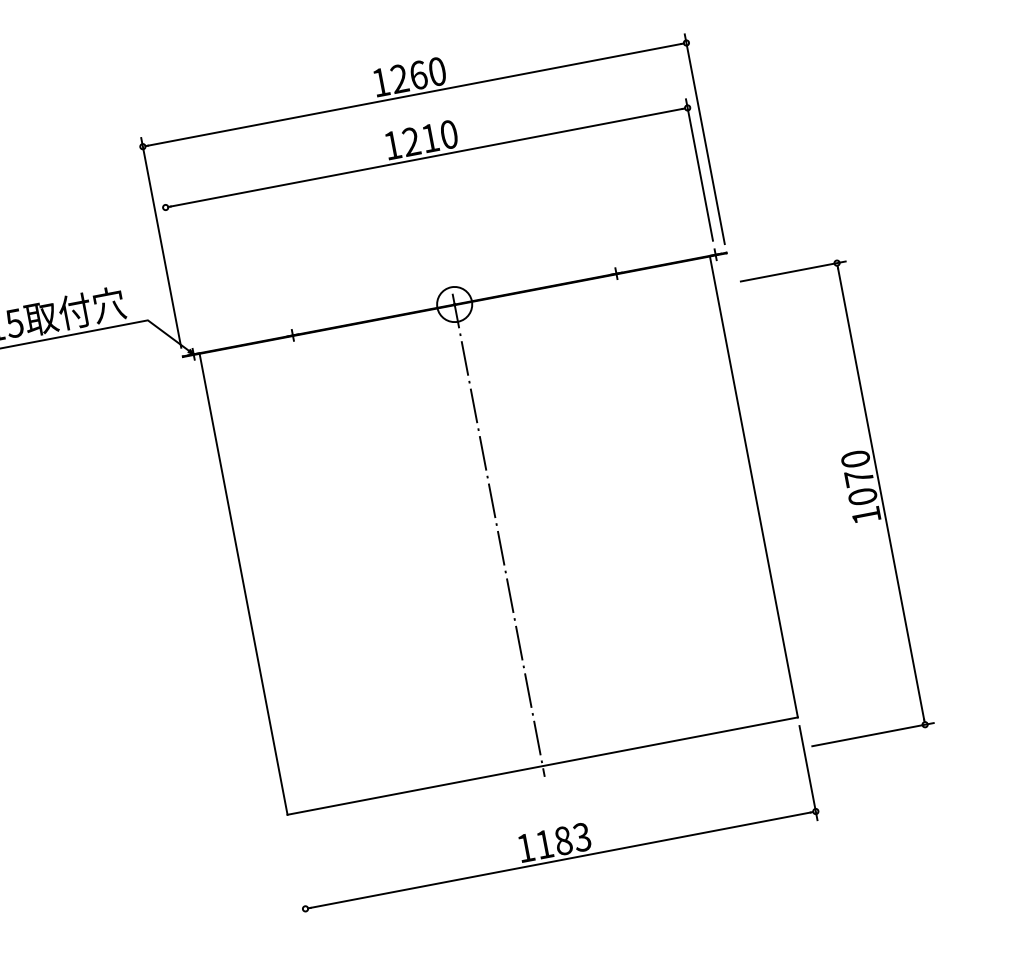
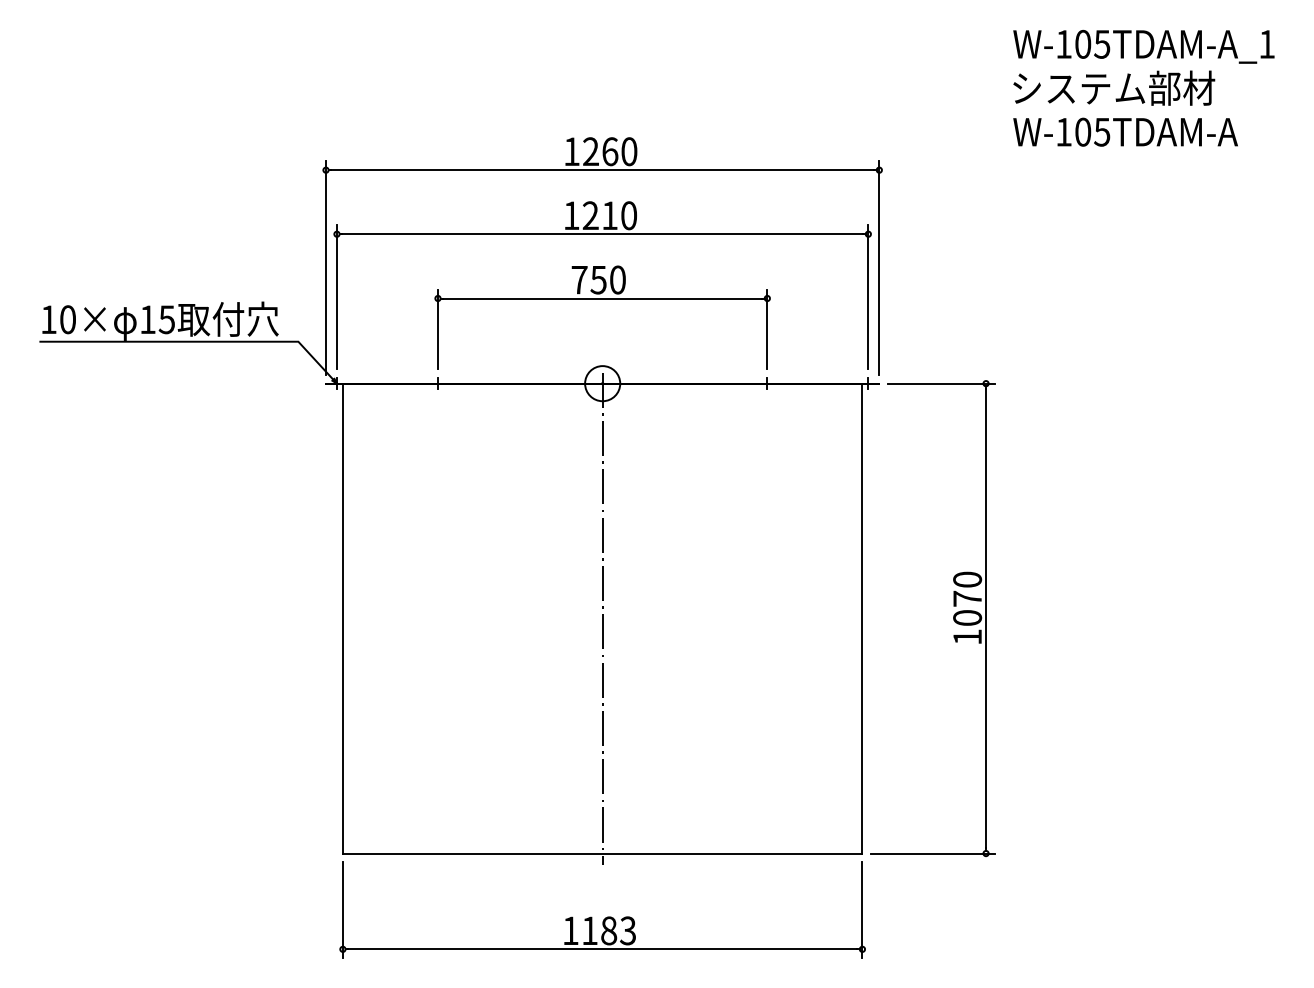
part: (438, 221) -> (602, 299), added
line: (177, 269) -> (336, 297), added
part: (849, 499) -> (953, 618), moved
line: (297, 870) -> (342, 910), added

